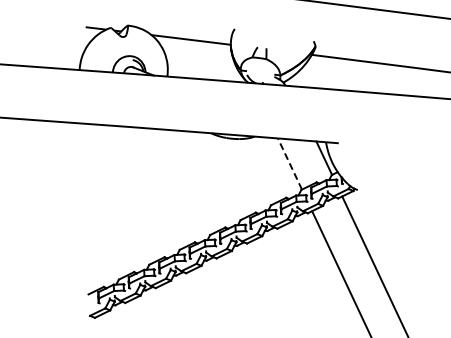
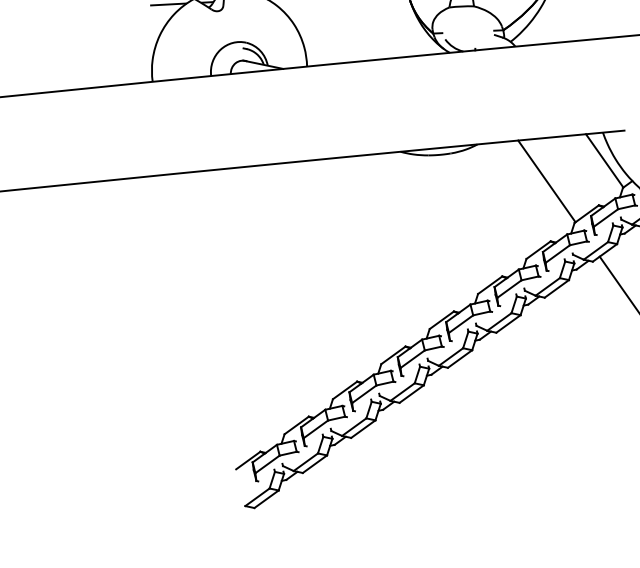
line: (289, 163) -> (545, 180), dashed -> solid

